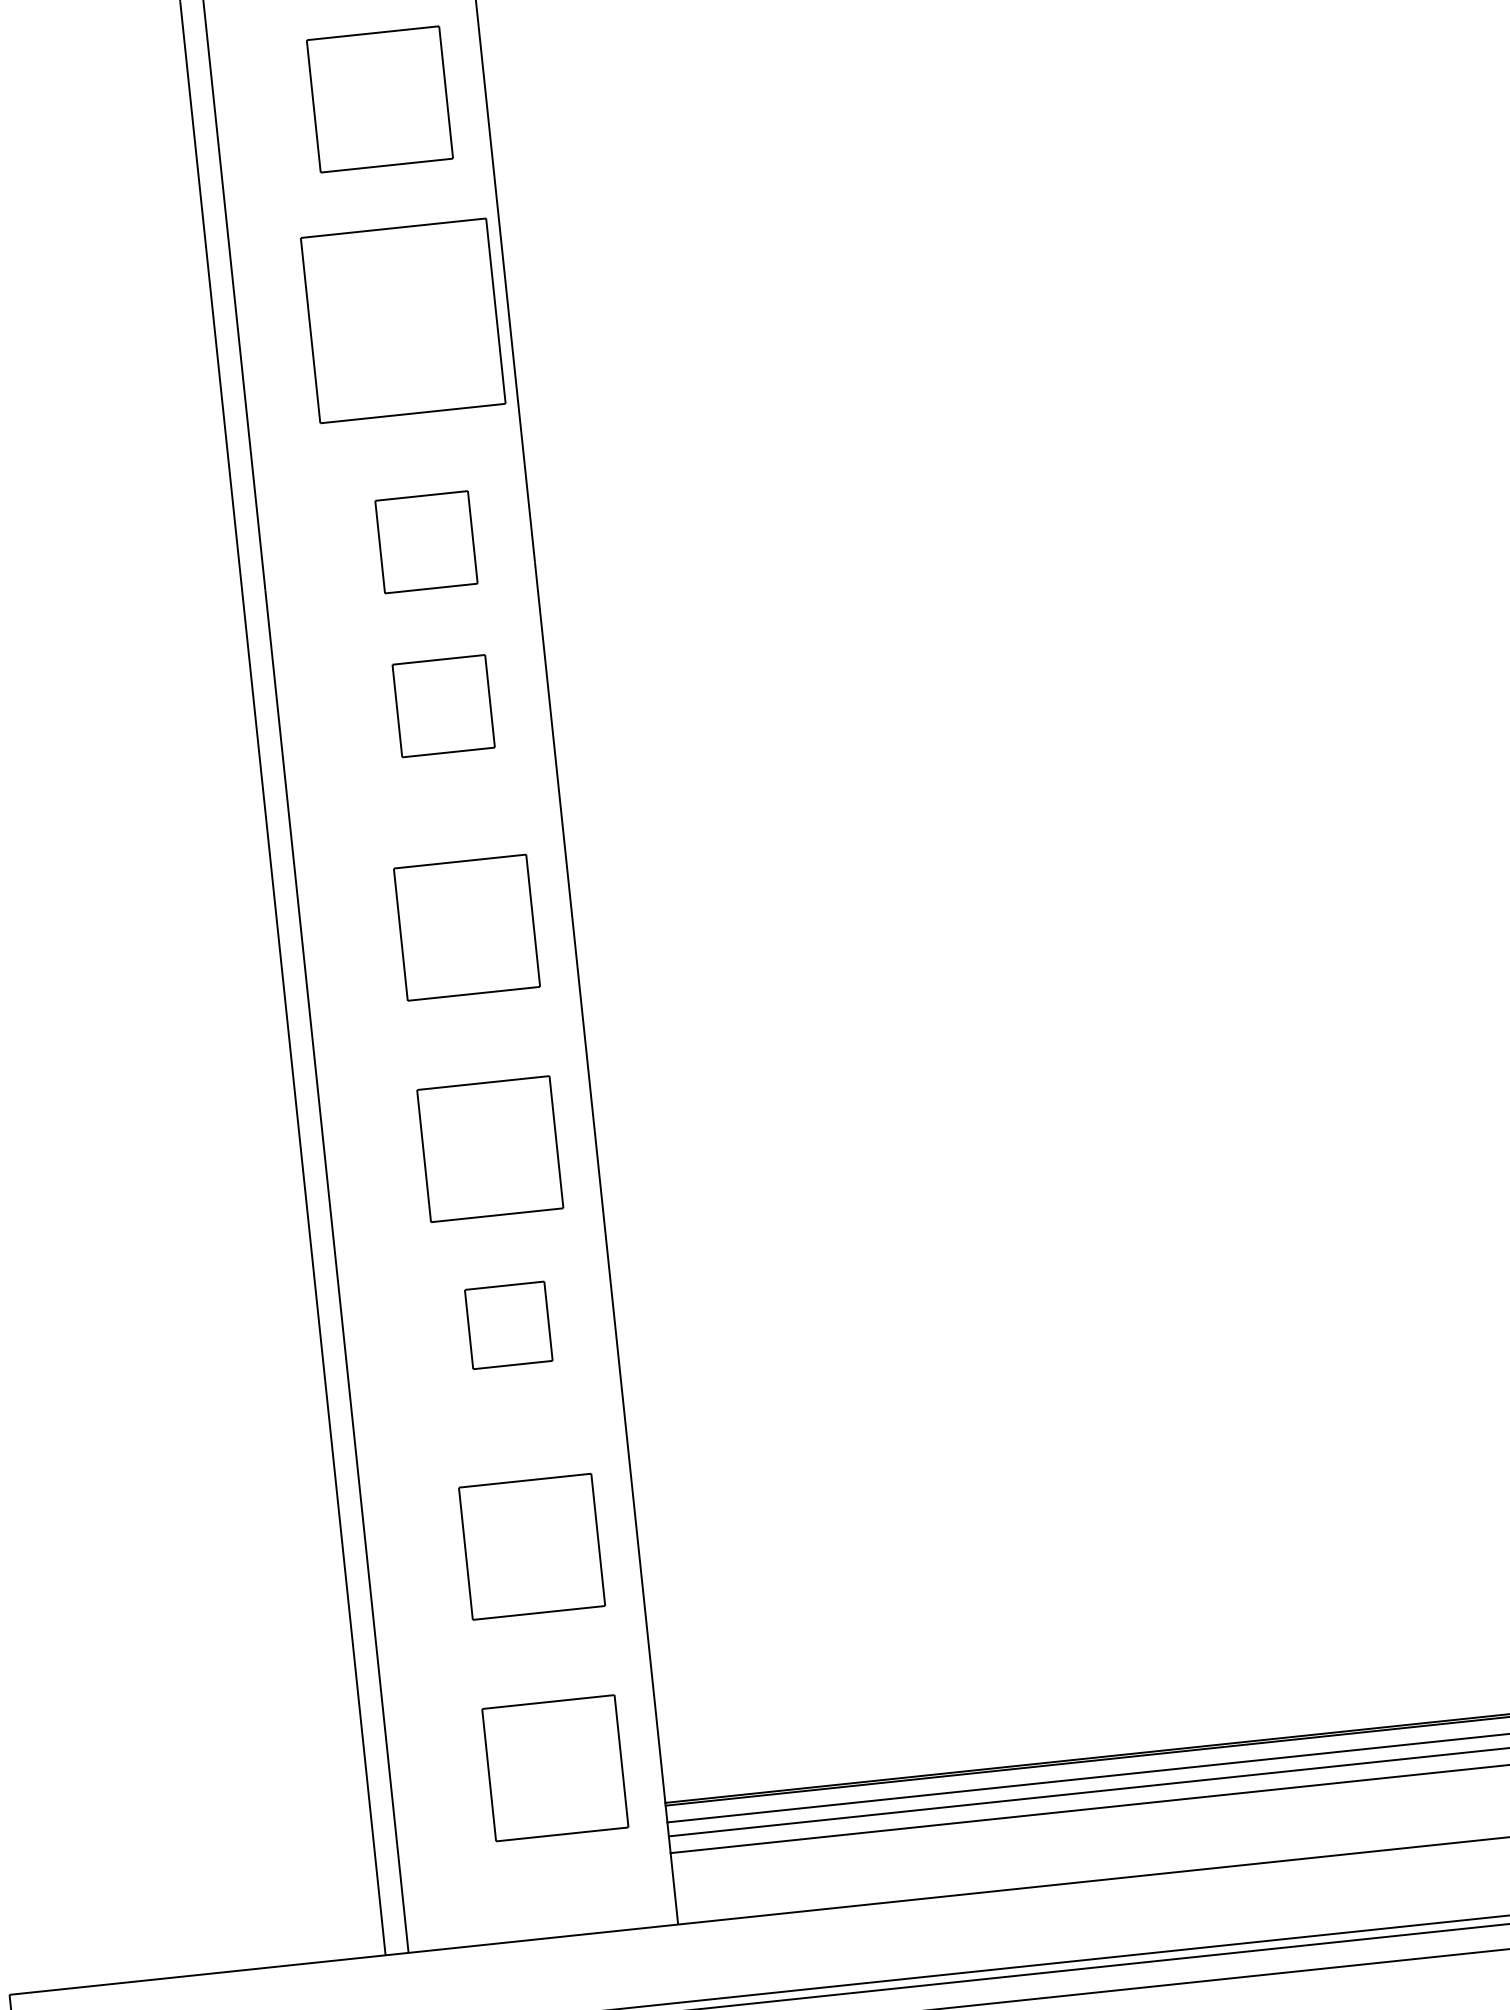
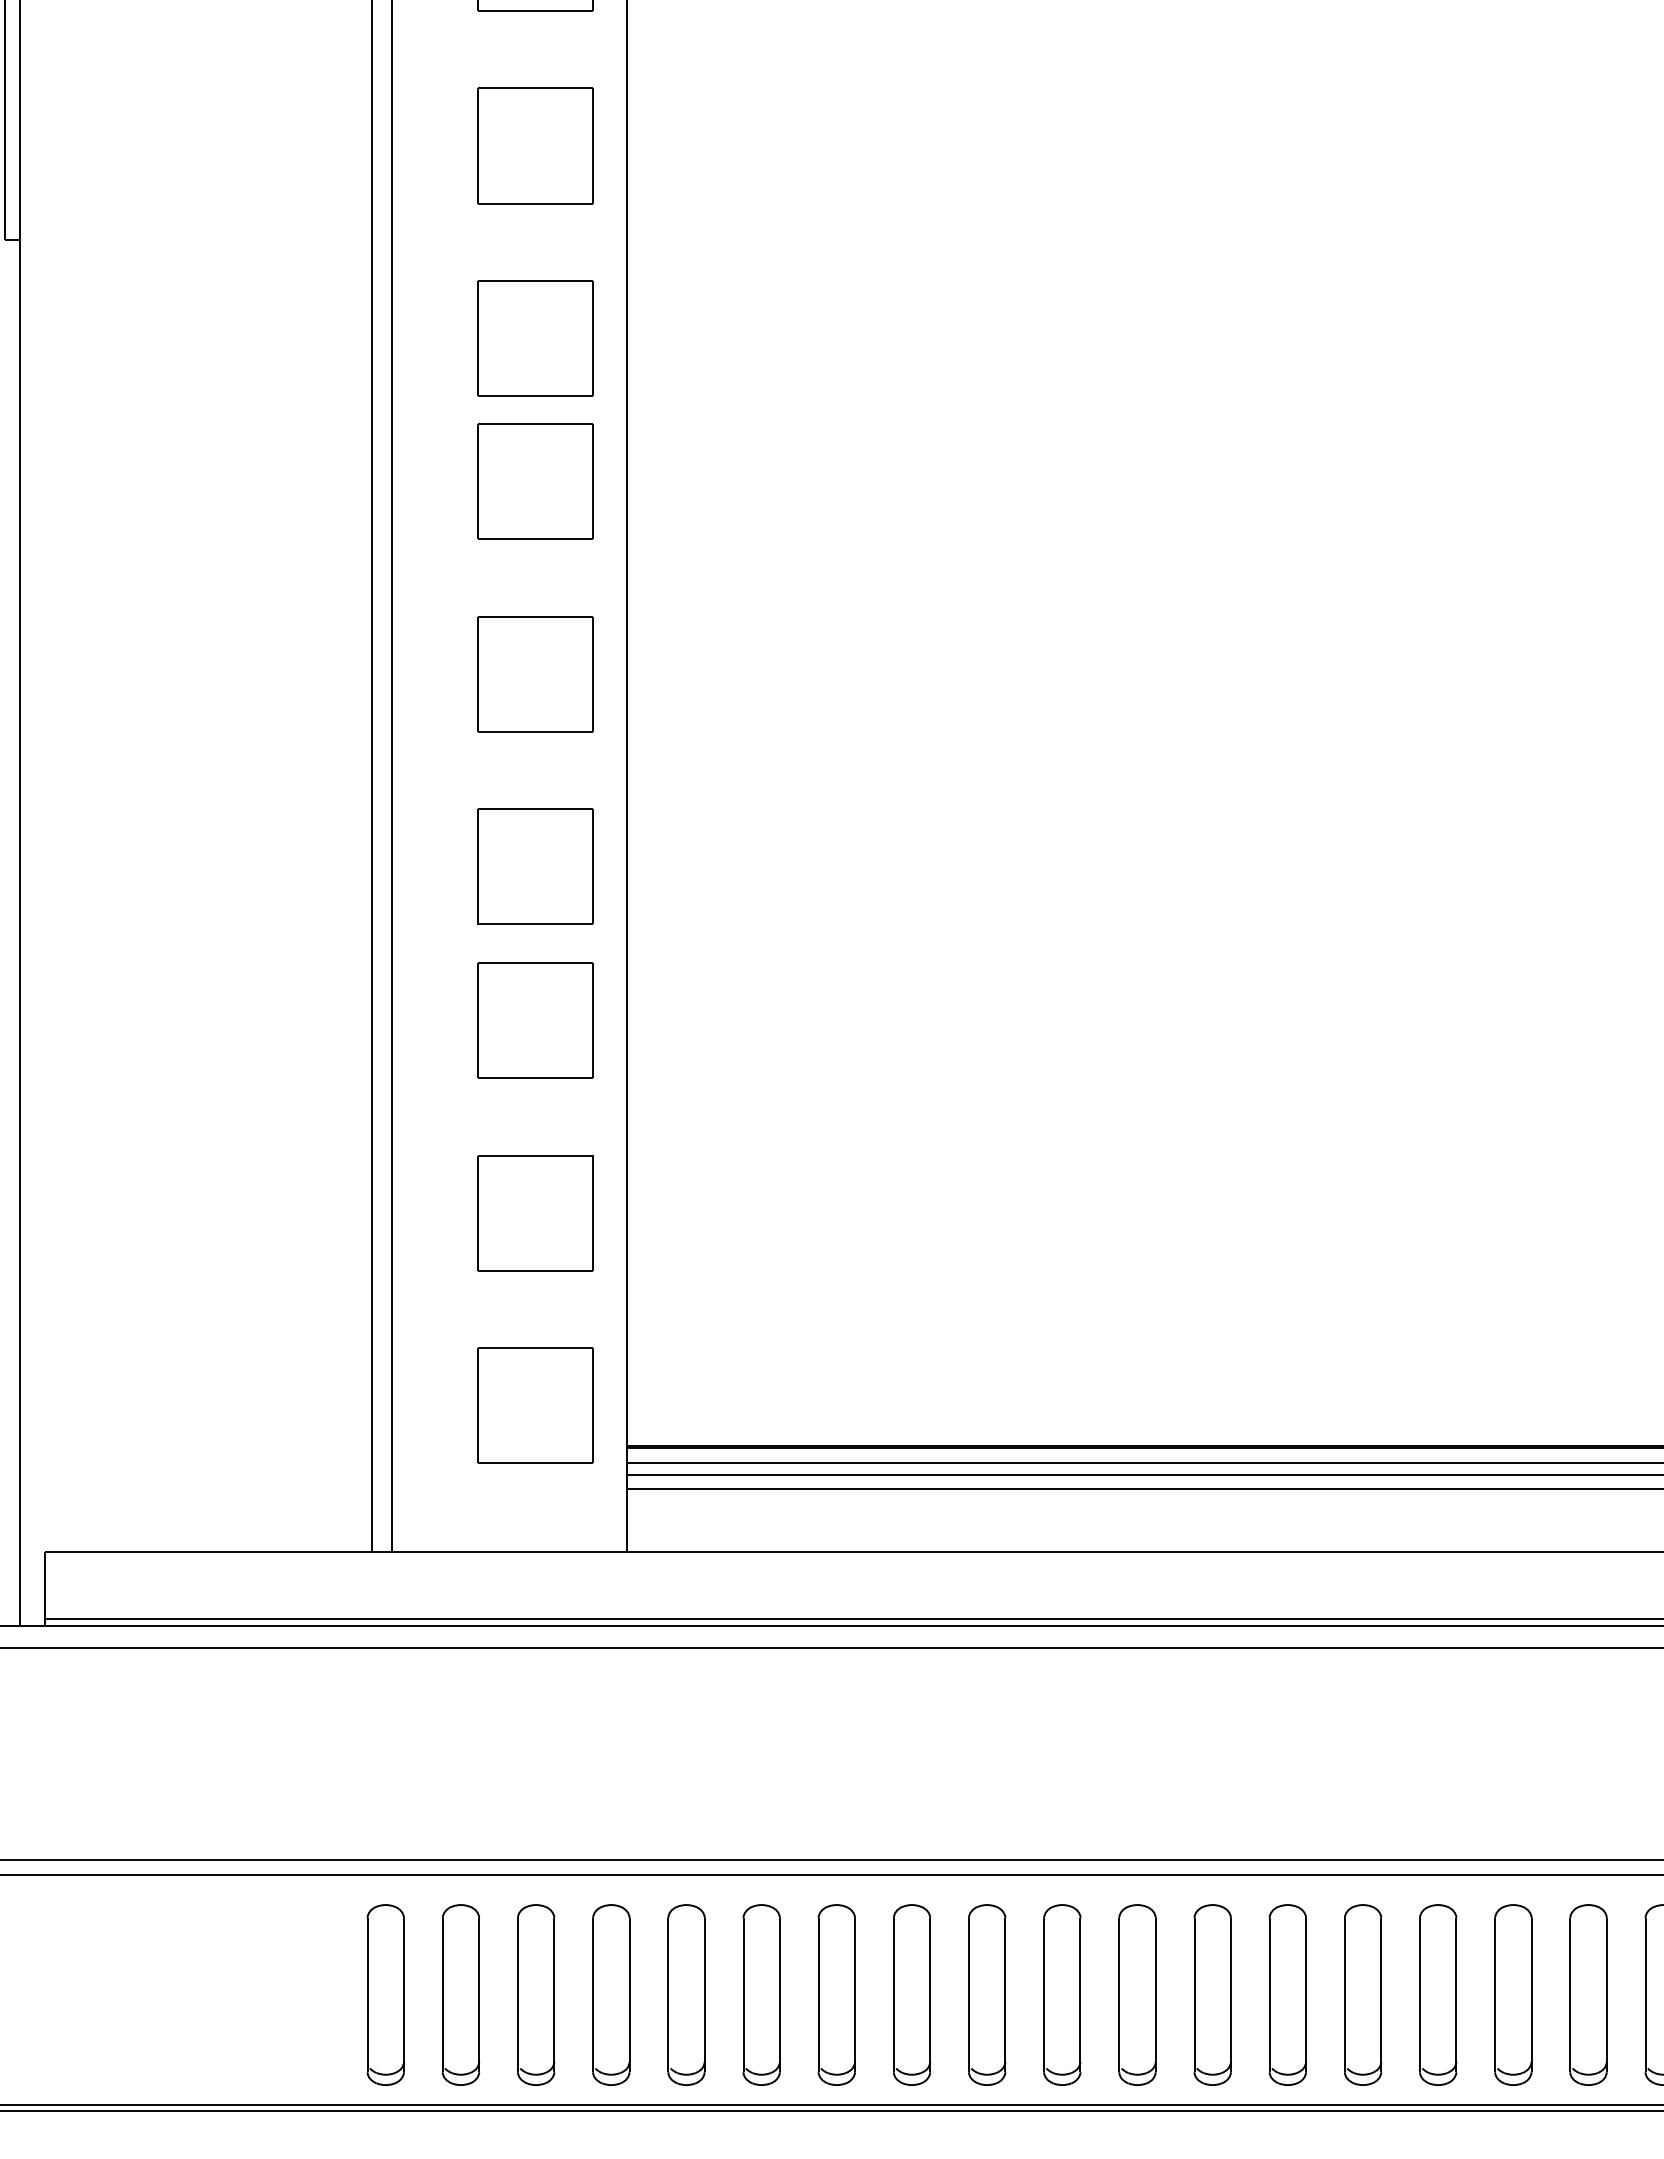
part: (403, 320) -> (535, 145), size x0.71
part: (426, 542) -> (535, 338), size x1.43
part: (443, 706) -> (535, 481), size x1.43
part: (508, 1325) -> (535, 1020), size x1.67

